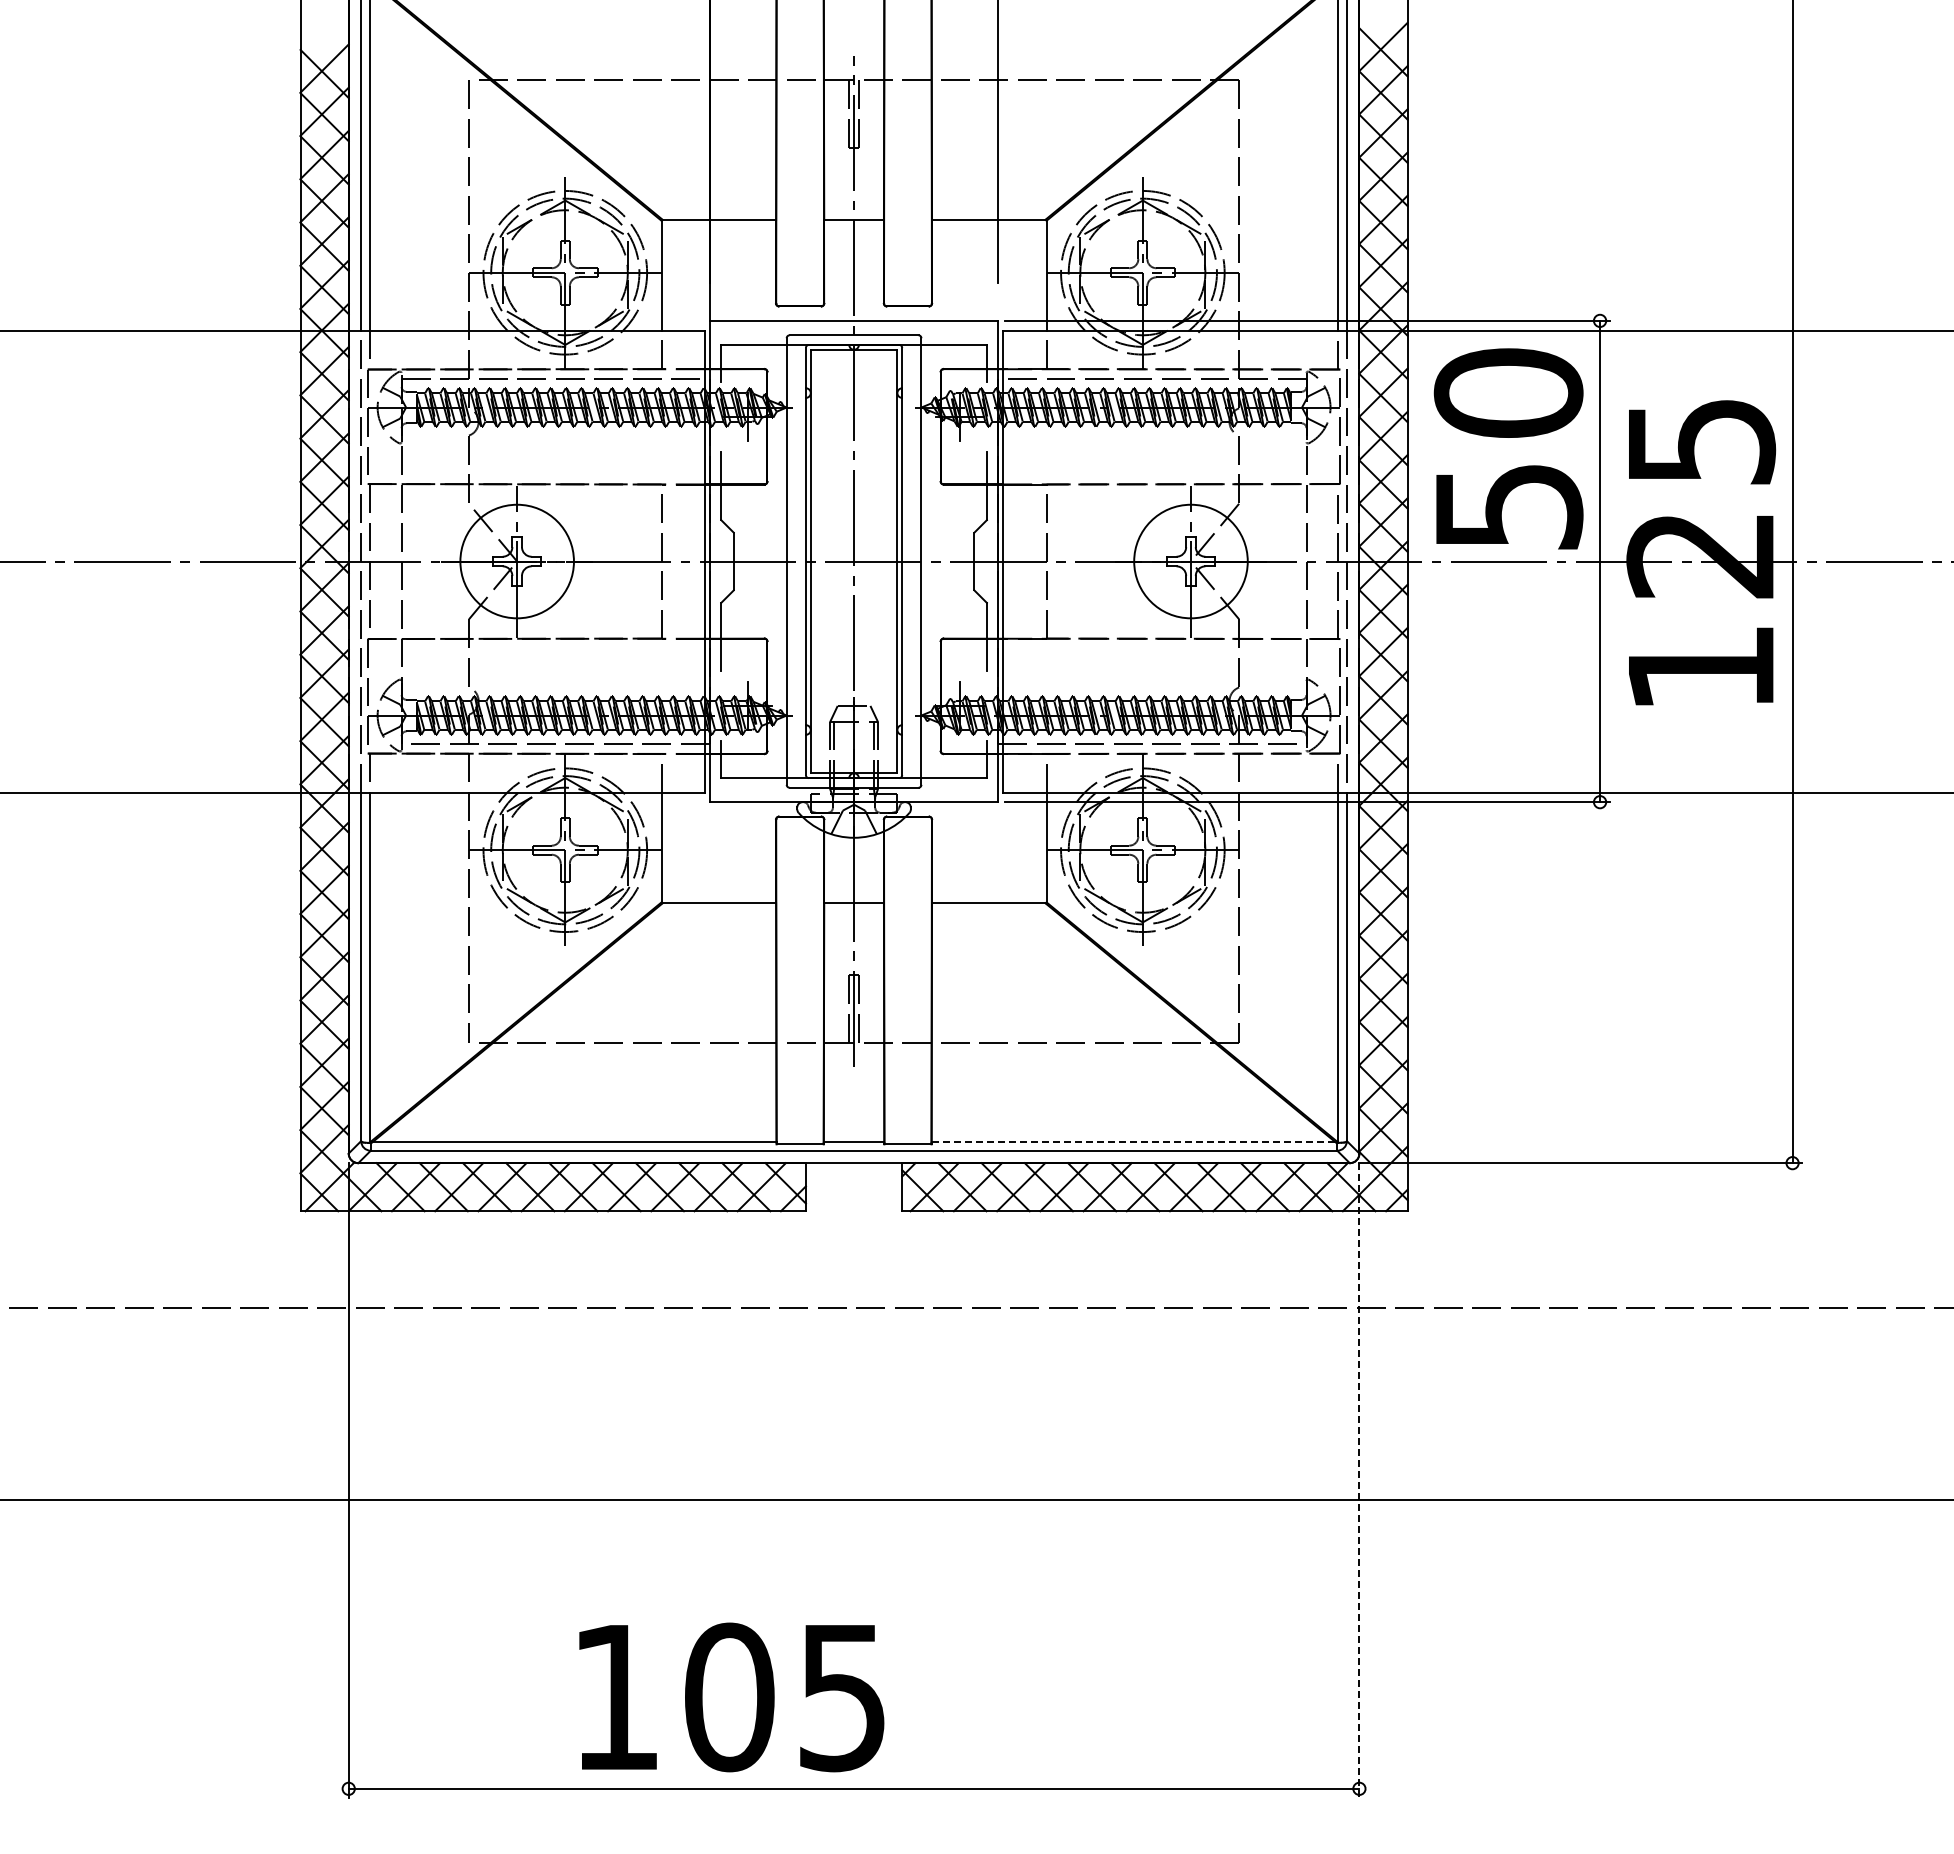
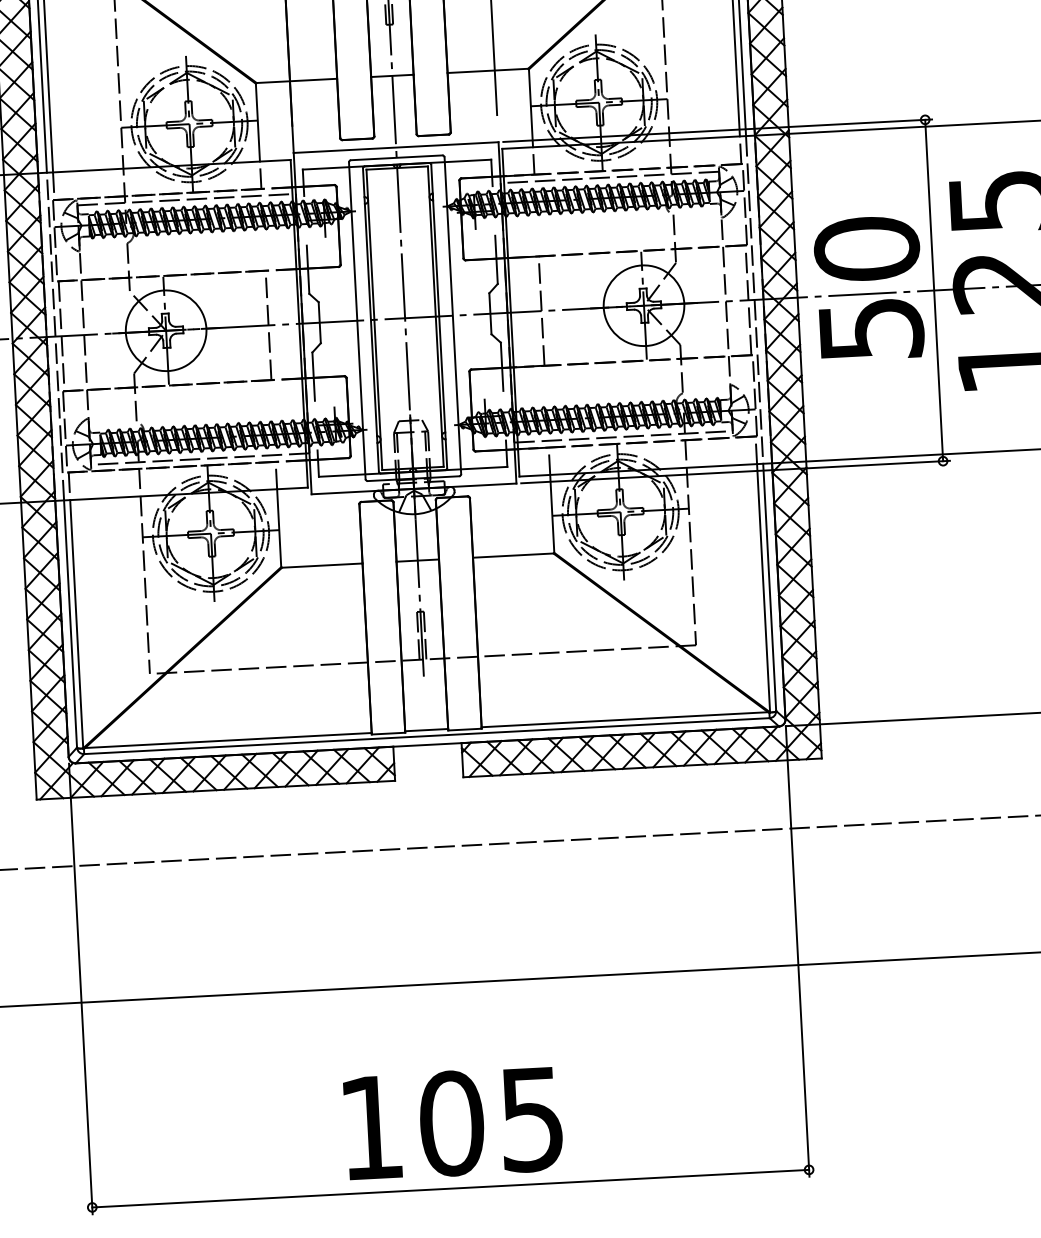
text: (1508, 448) -> (868, 288), moved
line: (1133, 1142) -> (624, 719), dashed -> solid
line: (1359, 1480) -> (797, 951), dashed -> solid
text: (731, 1697) -> (453, 1123), moved

